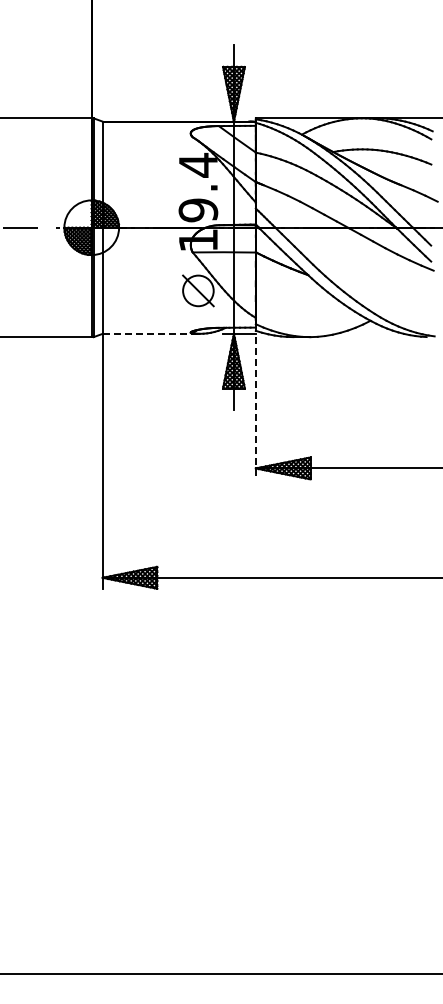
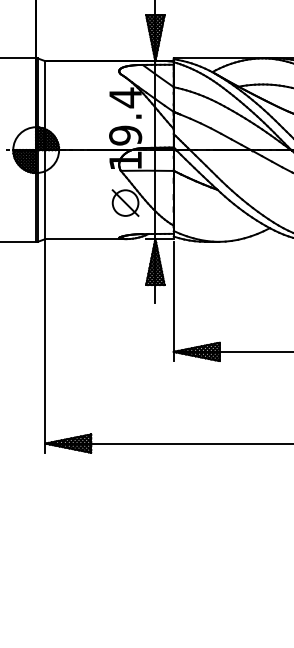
line: (151, 333) -> (86, 238), dashed -> solid
line: (255, 408) -> (173, 301), dashed -> solid

